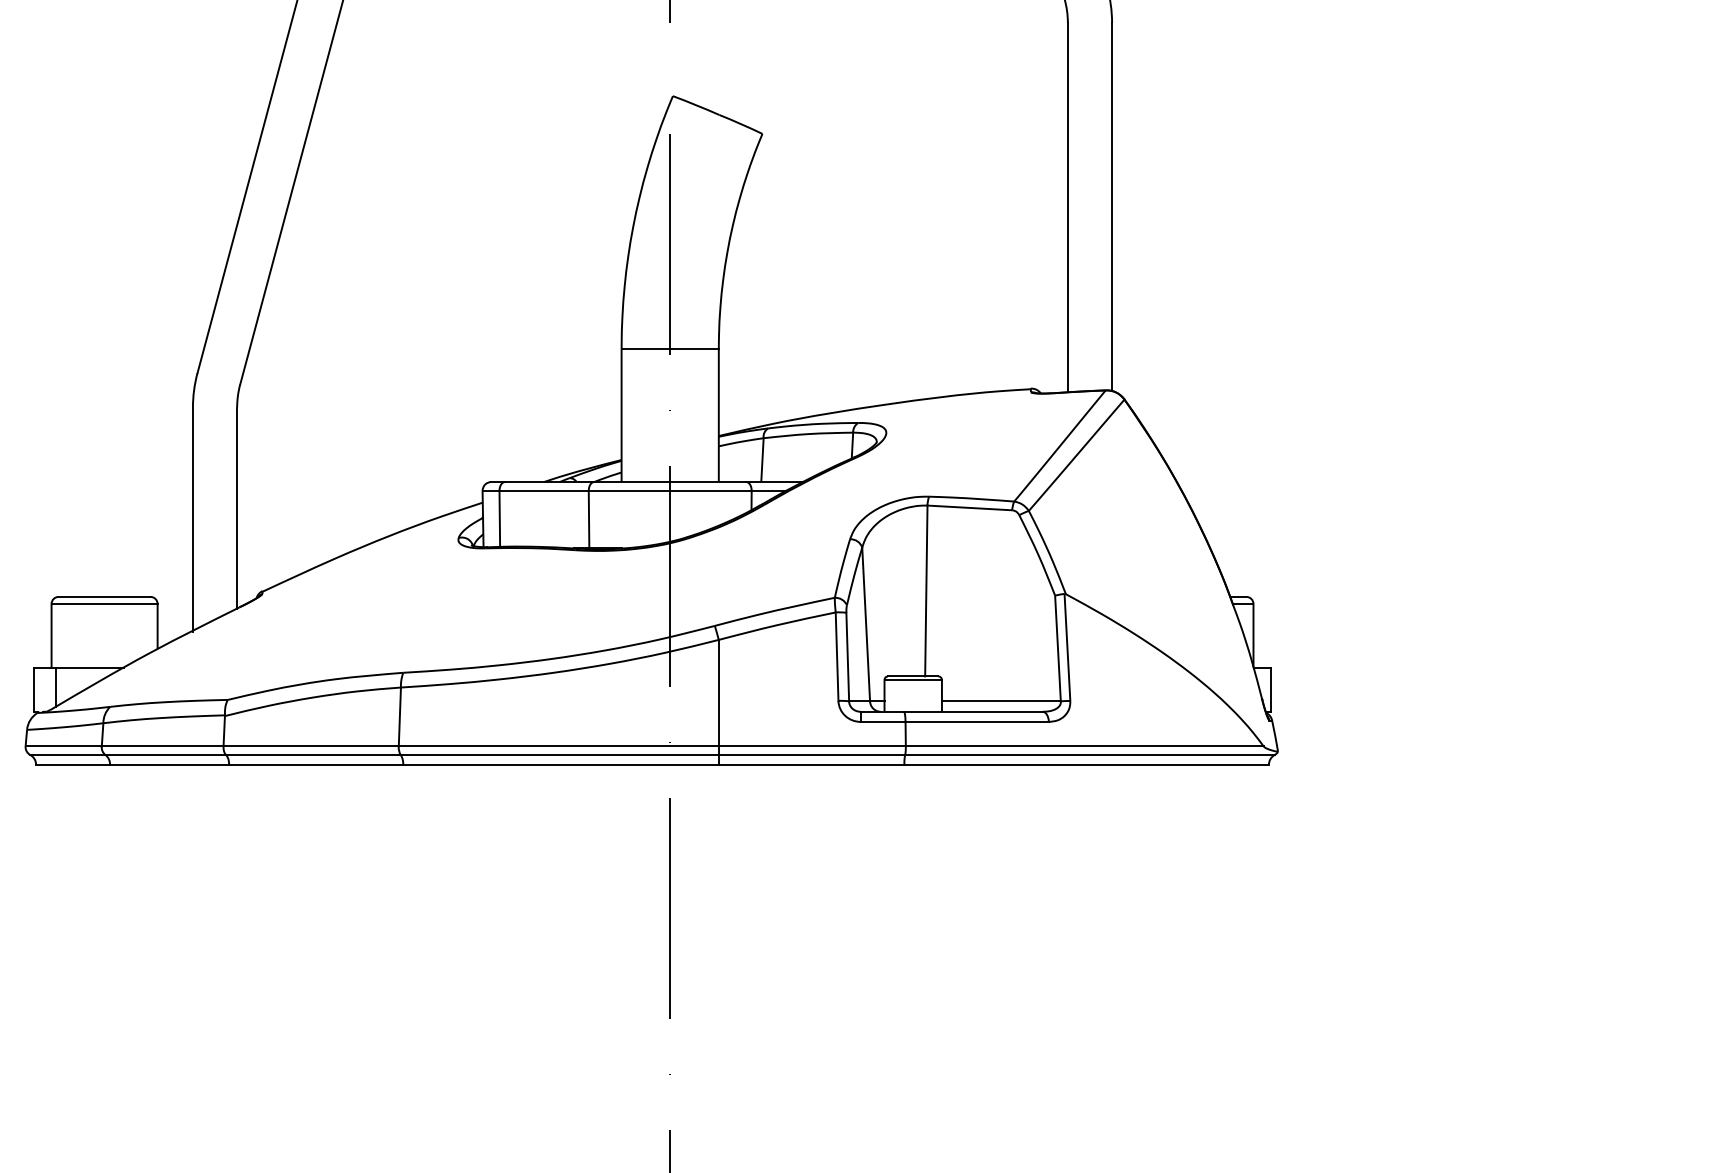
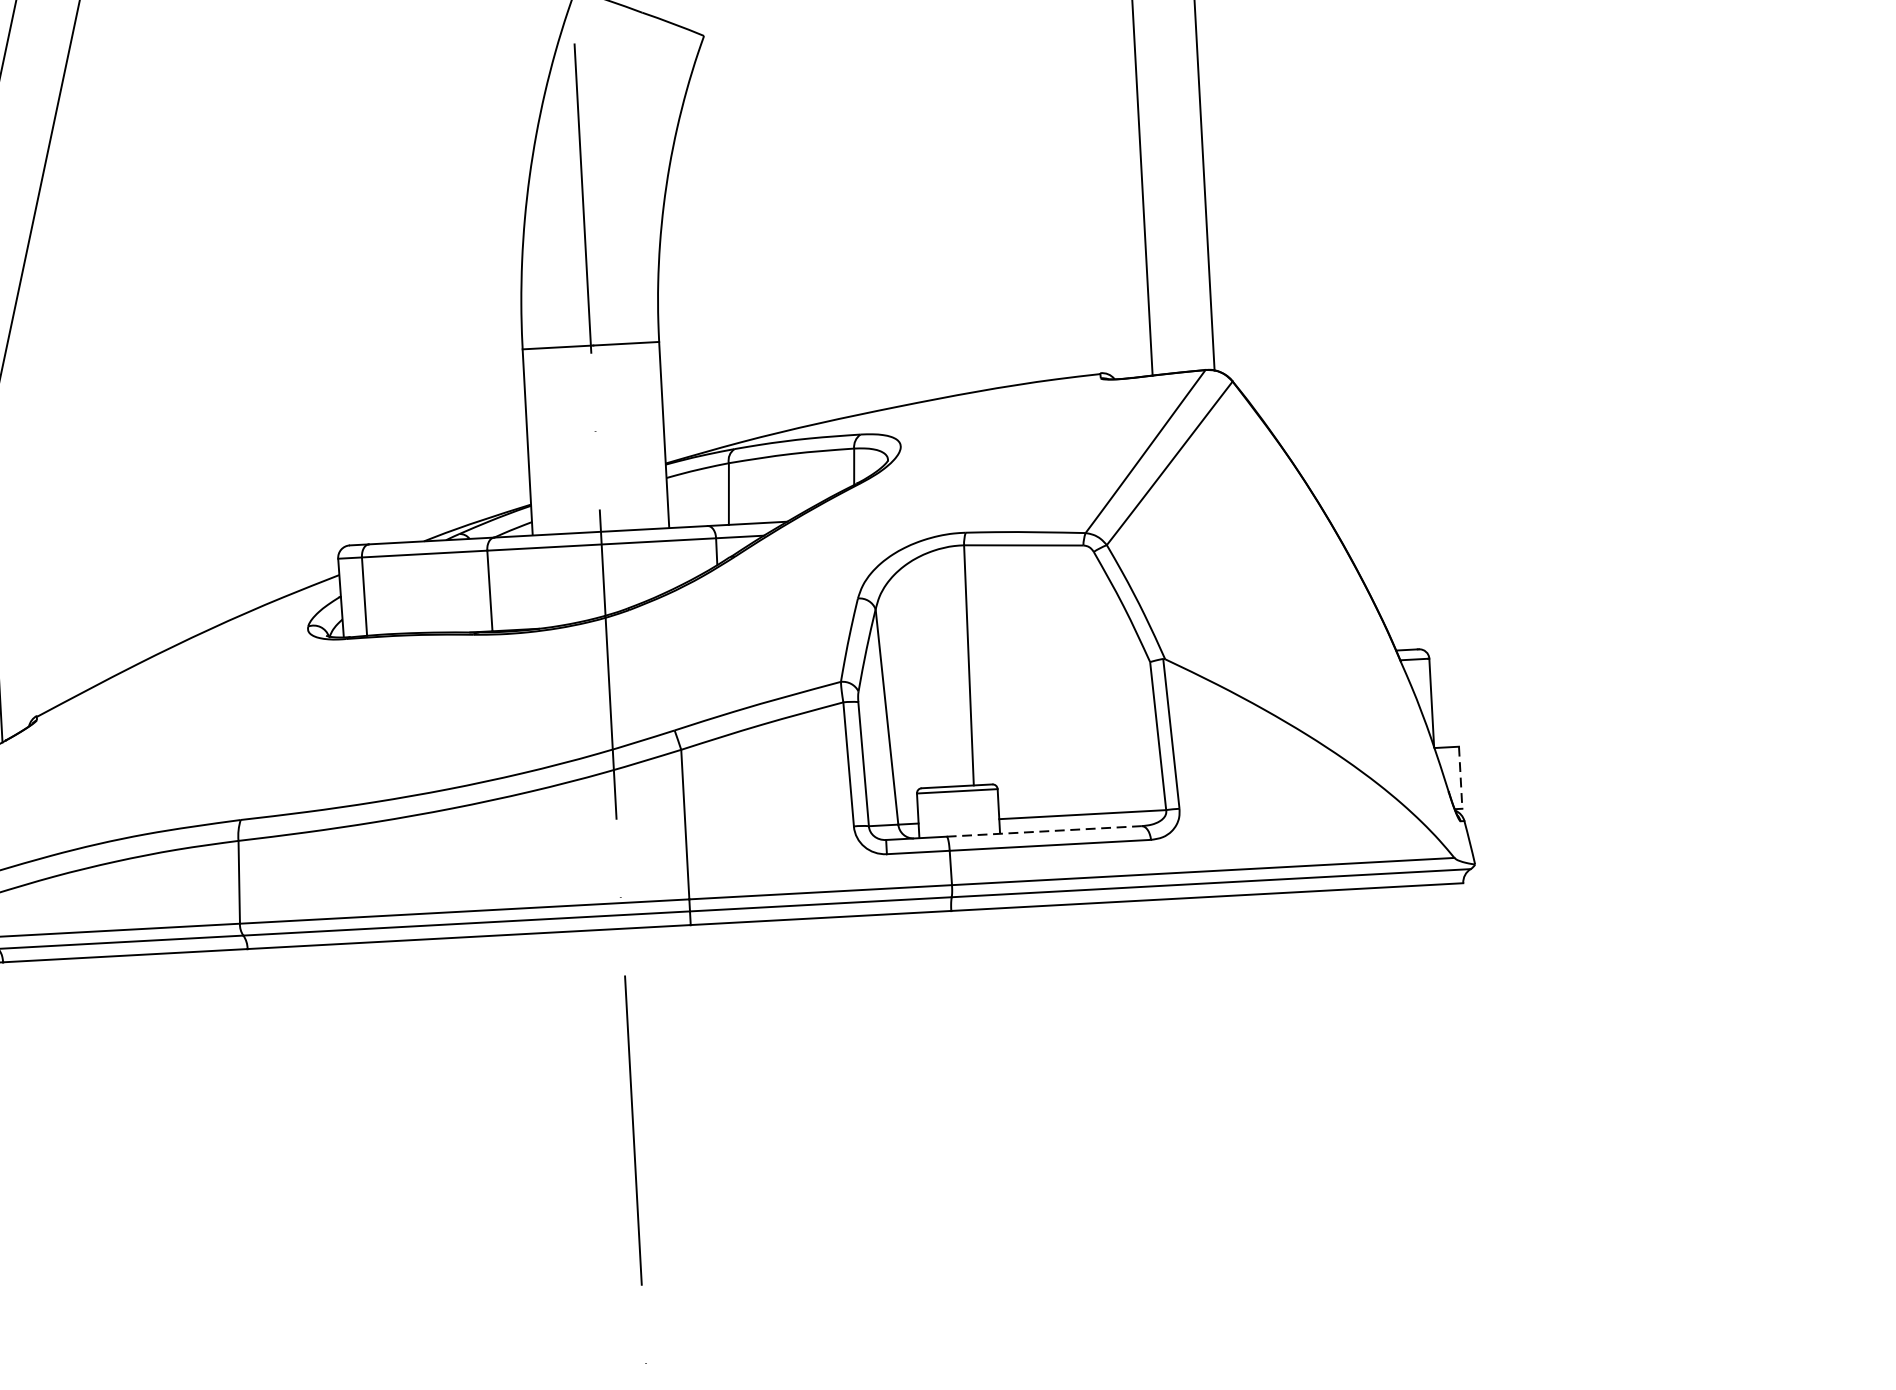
line: (1271, 690) -> (1461, 778), solid -> dashed
line: (973, 711) -> (1044, 830), solid -> dashed

